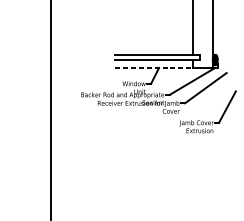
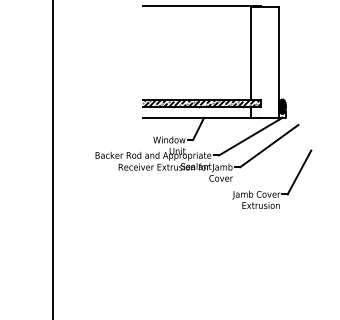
hatch: (157, 57) -> (202, 103), added
line: (153, 67) -> (196, 117), dashed -> solid

